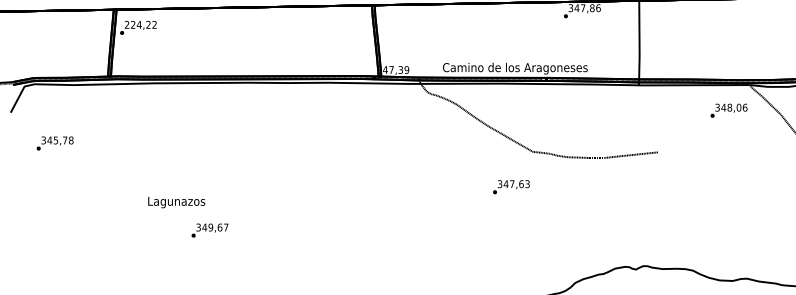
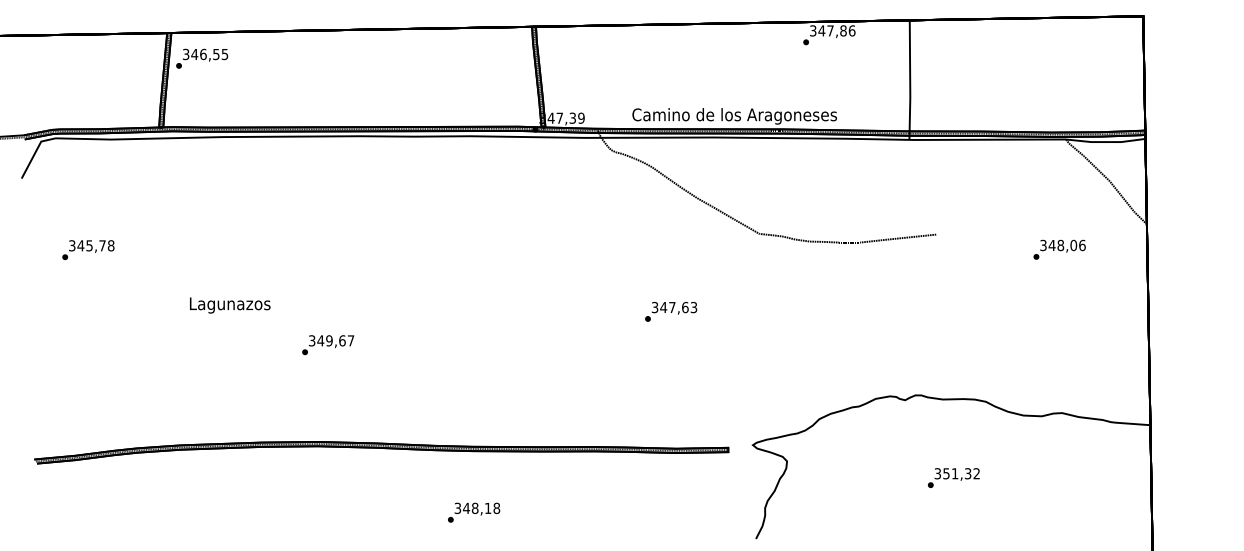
text: (140, 24) -> (205, 54), 224,22 -> 346,55
text: (728, 110) -> (1059, 249), moved
text: (55, 143) -> (88, 250), moved
text: (511, 186) -> (671, 311), moved
text: (176, 202) -> (230, 305), moved
text: (210, 230) -> (328, 345), moved

